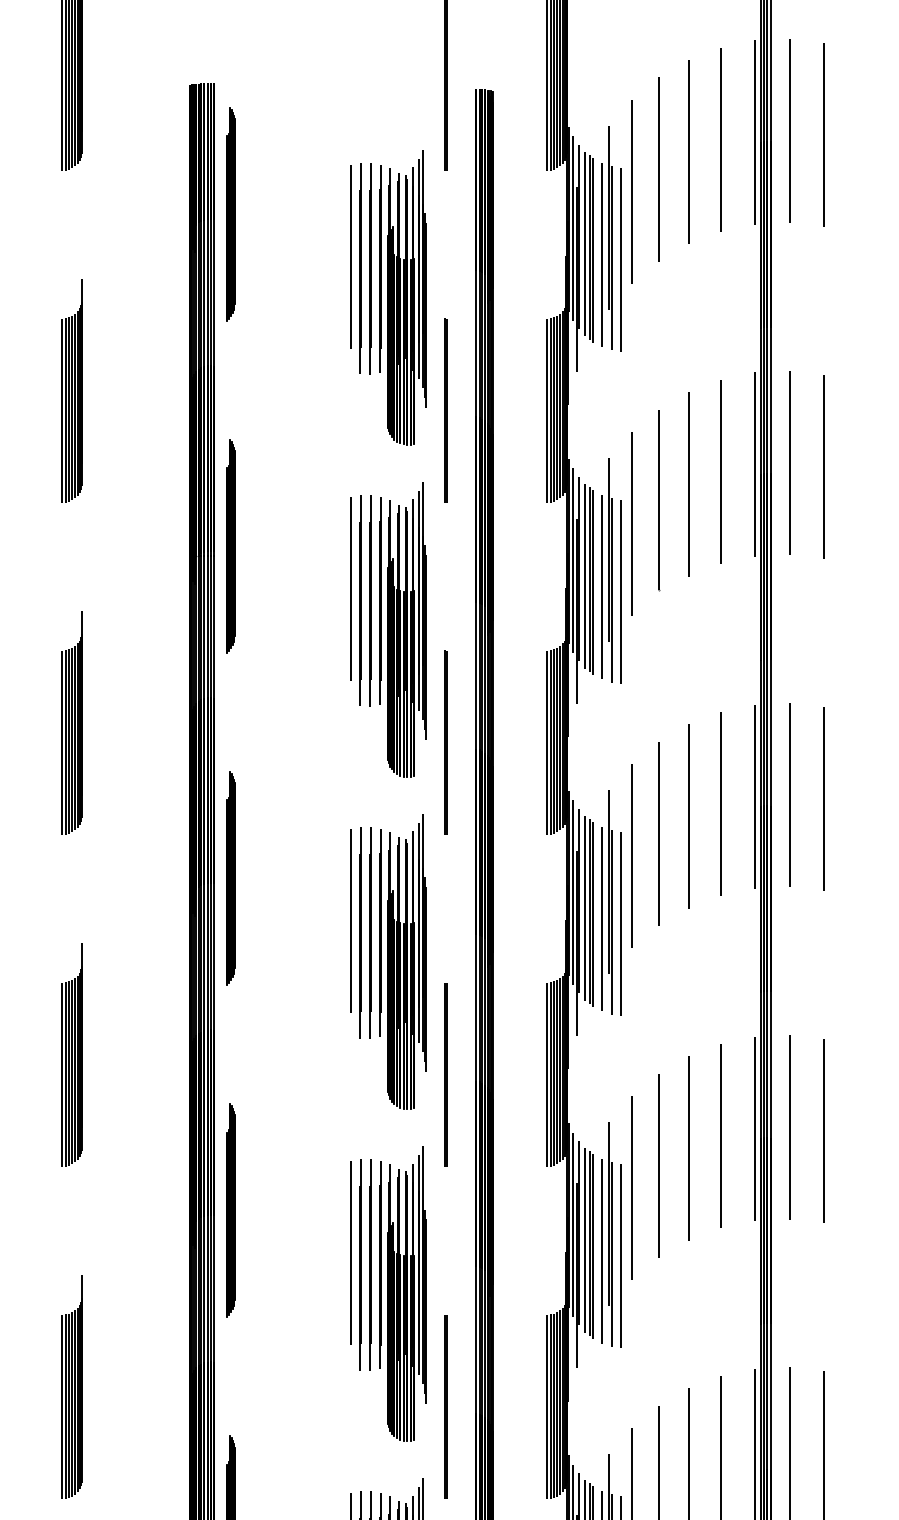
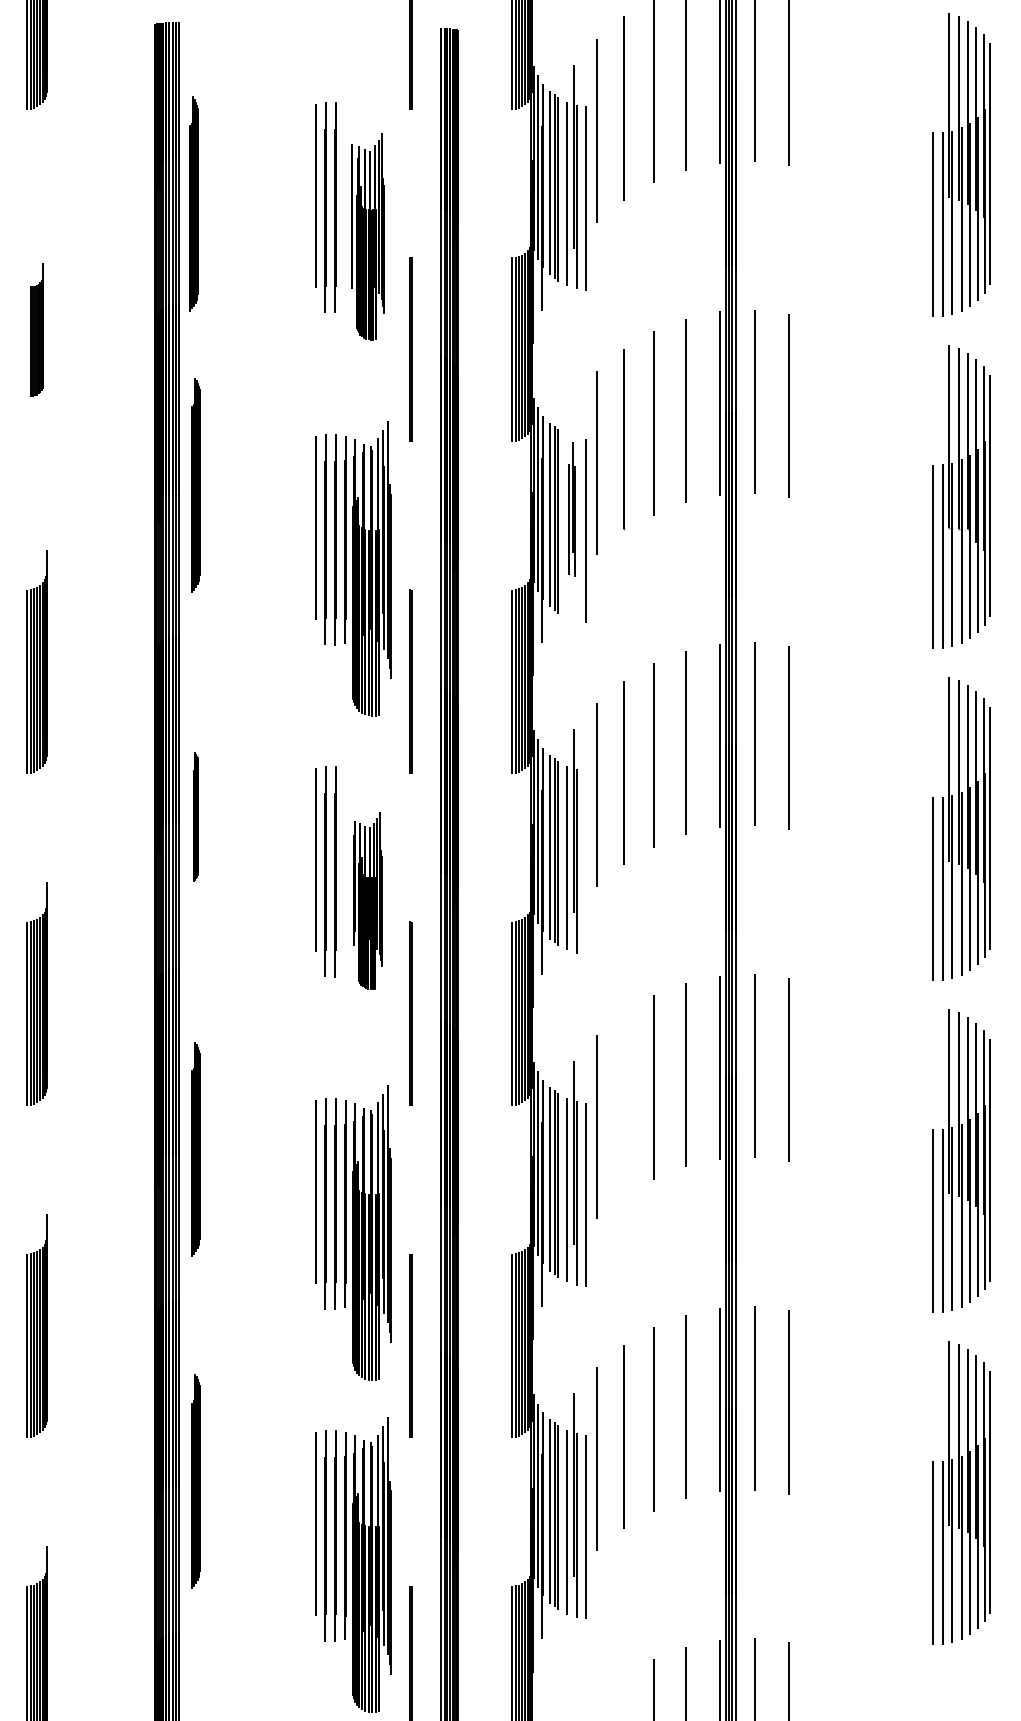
part: (230, 213) -> (193, 203), moved
part: (402, 297) -> (367, 236), size x0.7
part: (71, 390) -> (36, 329), size x0.6
part: (606, 570) -> (571, 509), size x0.6
part: (230, 878) -> (195, 817), size x0.6
line: (621, 923) -> (586, 862), removed
part: (402, 961) -> (367, 900), size x0.6
line: (658, 1165) -> (623, 1104), removed

